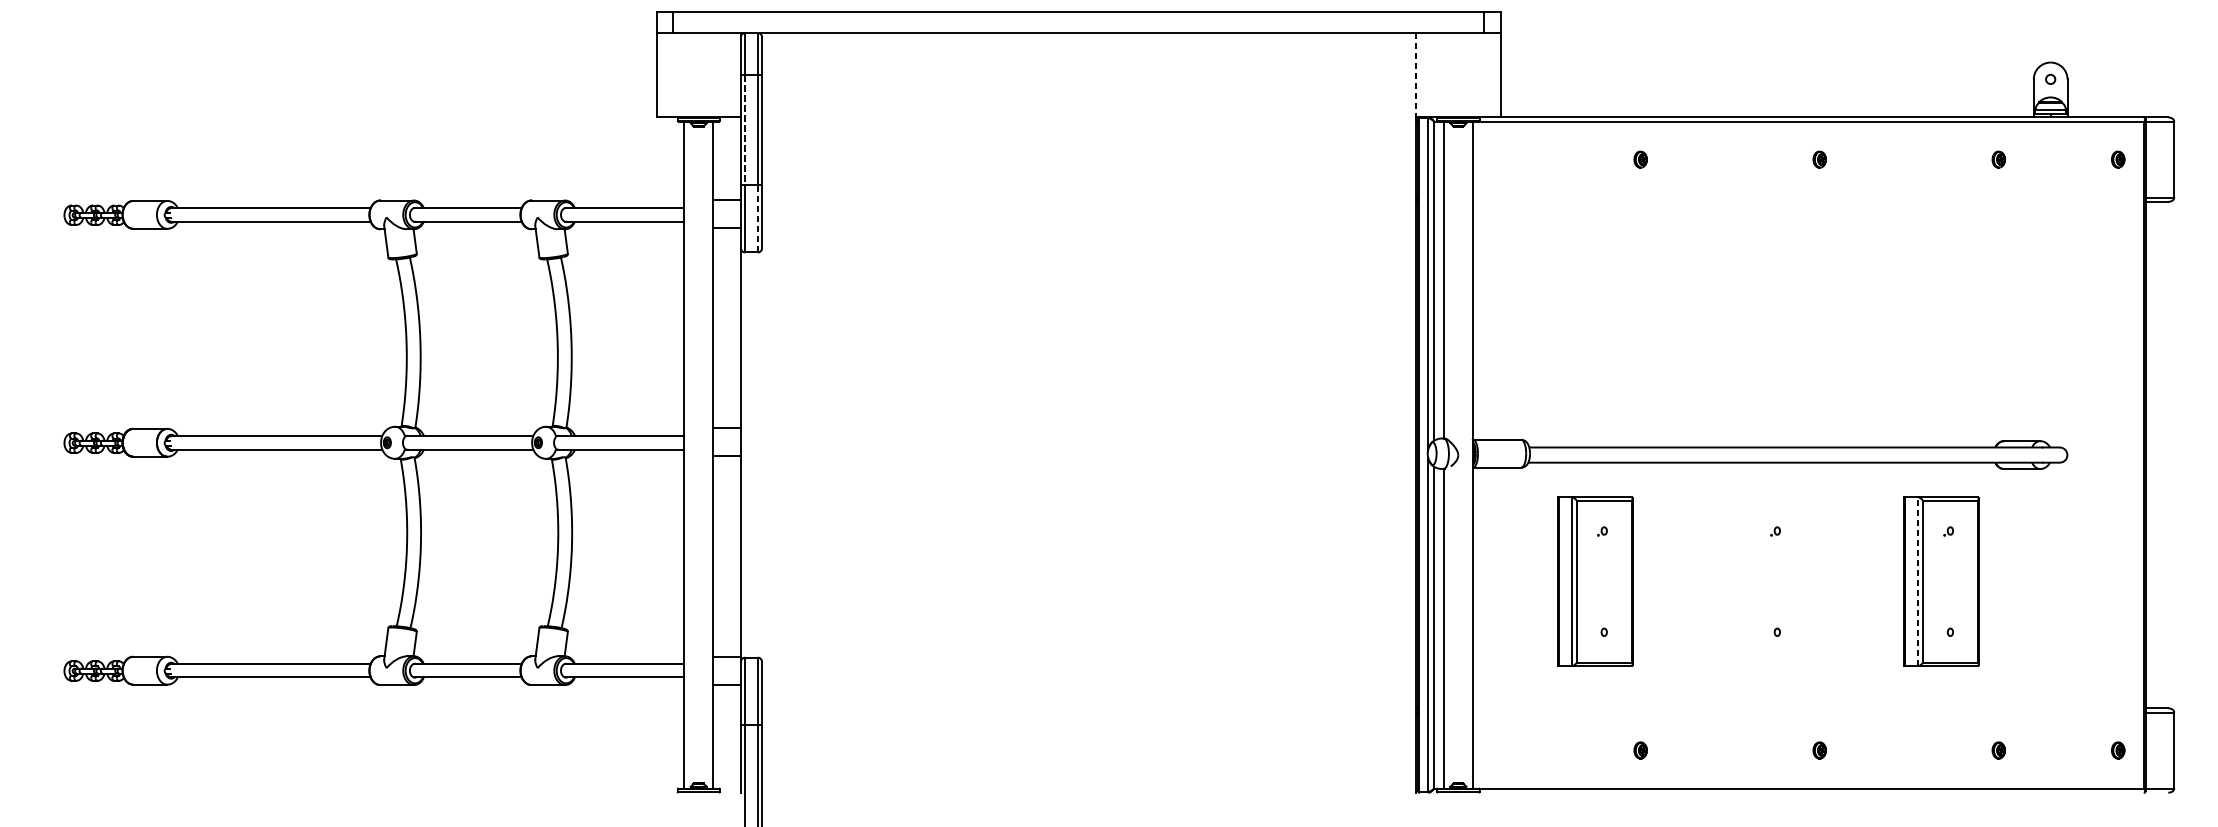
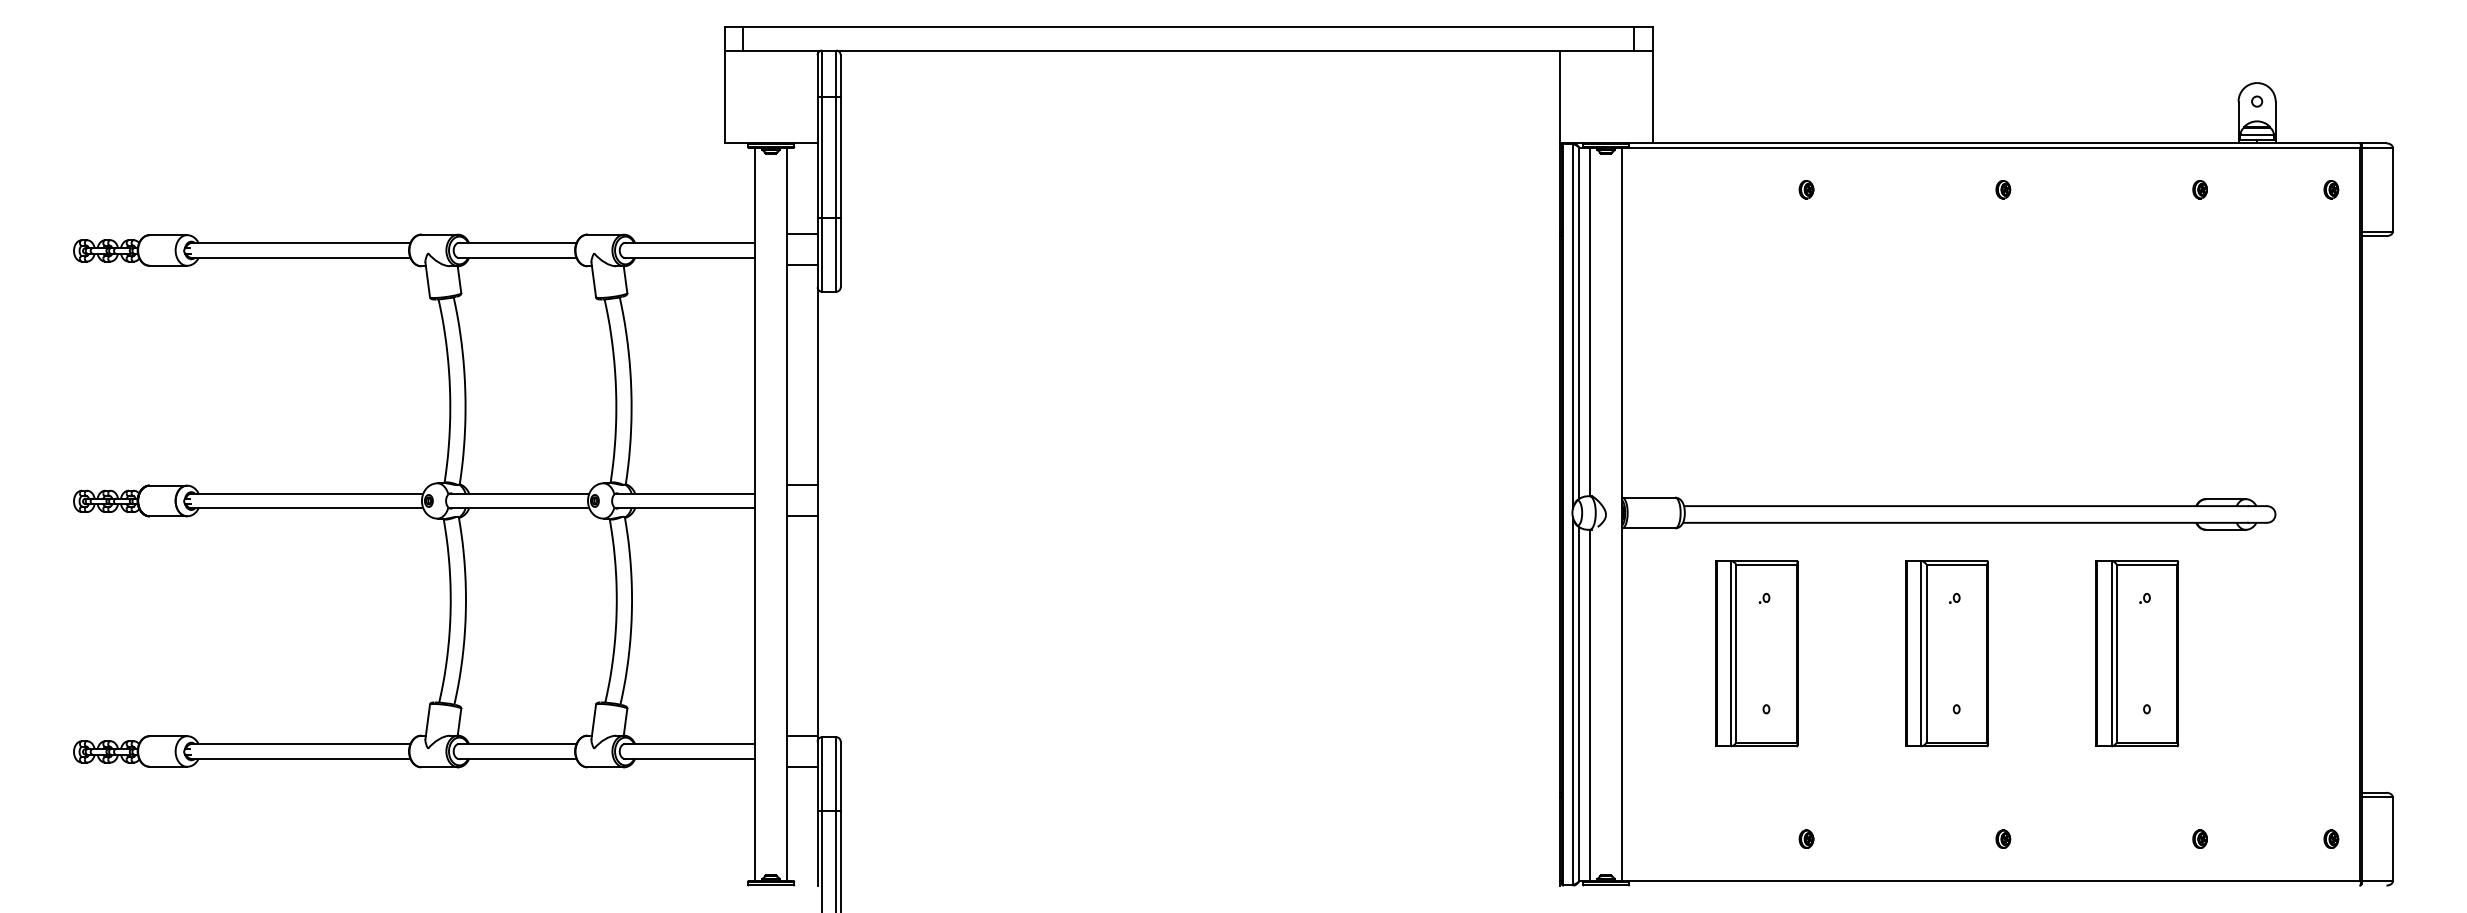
line: (1415, 75) -> (1559, 97), dashed -> solid
line: (745, 130) -> (822, 157), dashed -> solid
line: (758, 218) -> (836, 254), dashed -> solid
part: (1768, 581) -> (1946, 653), added
line: (1918, 581) -> (2111, 653), dashed -> solid

